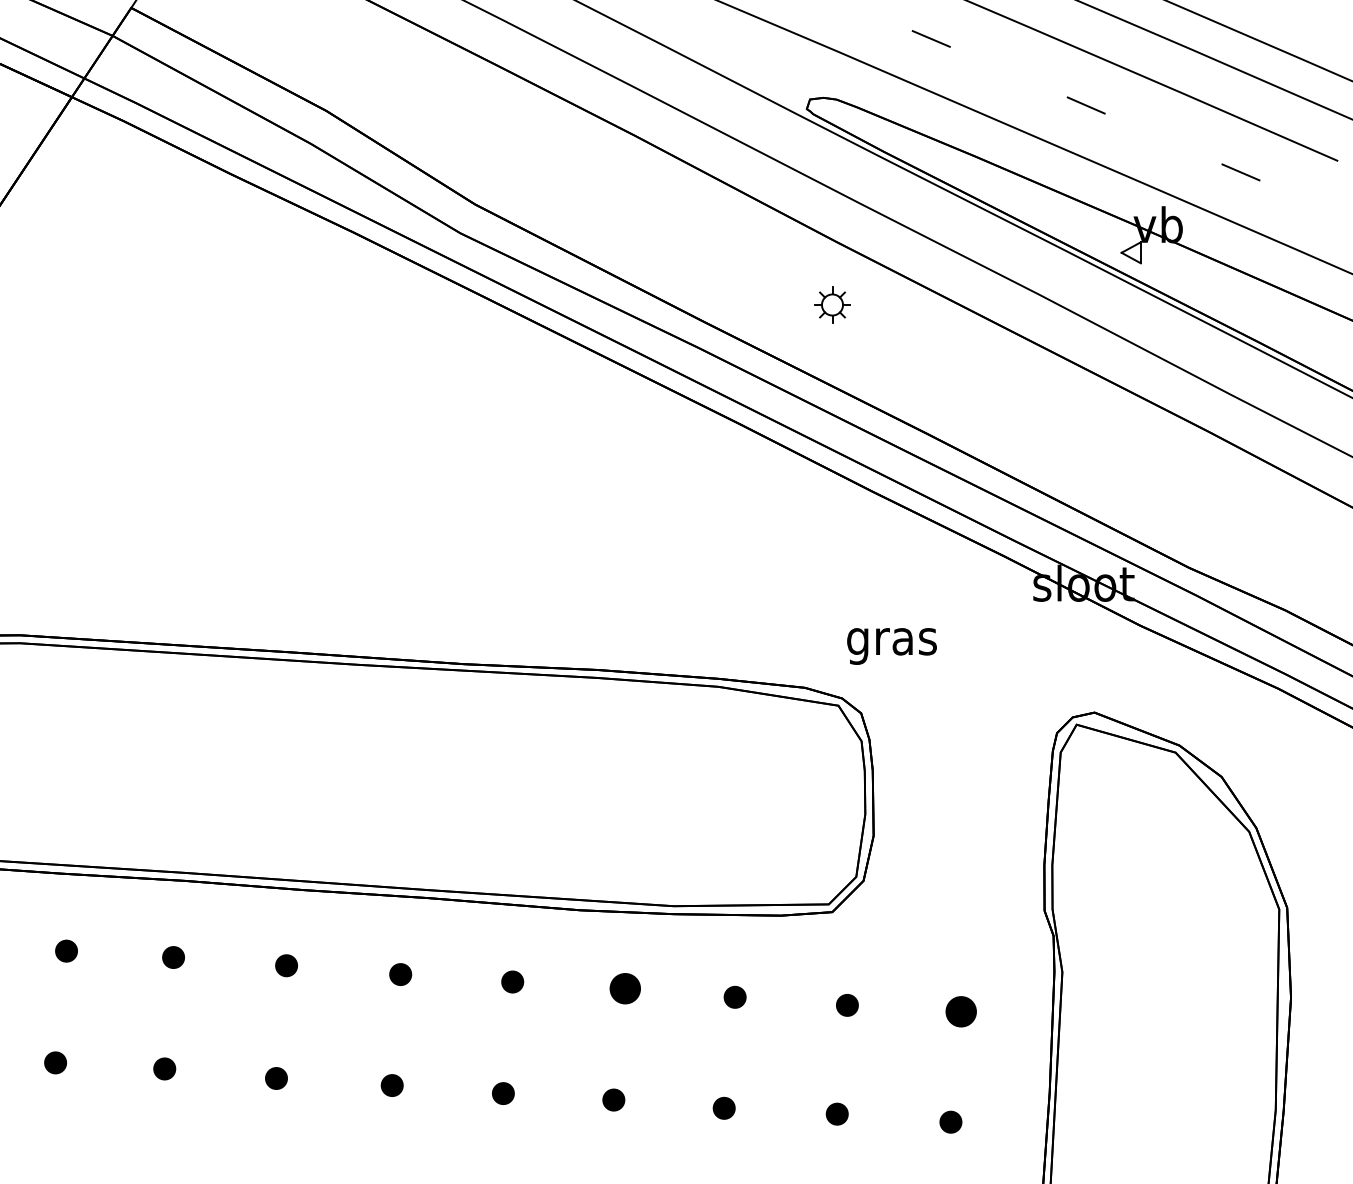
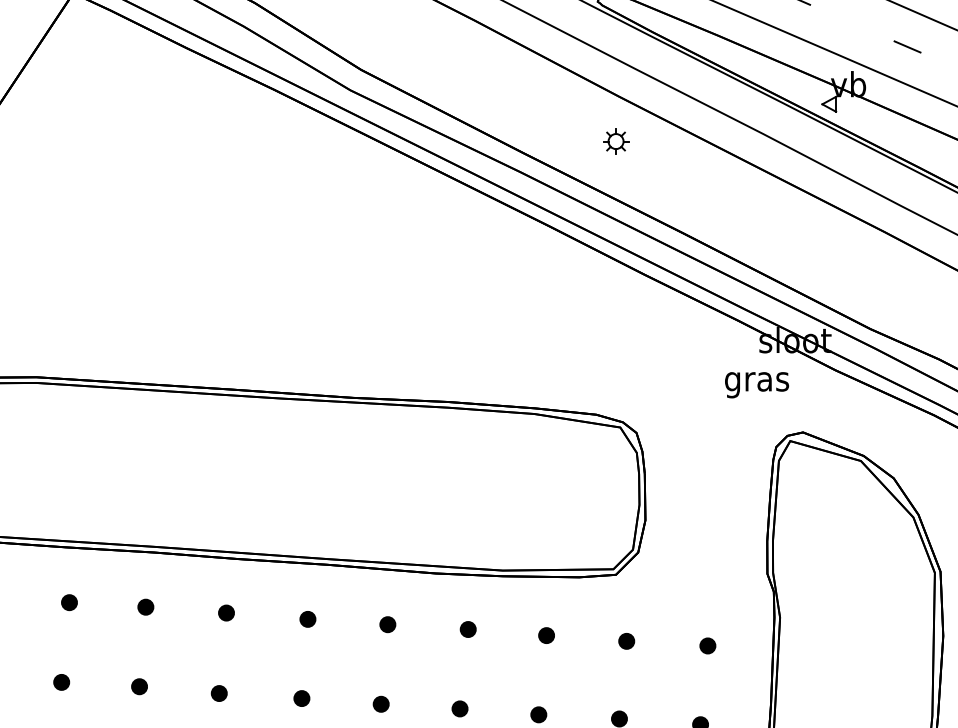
text: (891, 646) -> (756, 385), moved
part: (625, 988) -> (468, 629), size x0.71
part: (960, 1011) -> (707, 645), size x0.71

